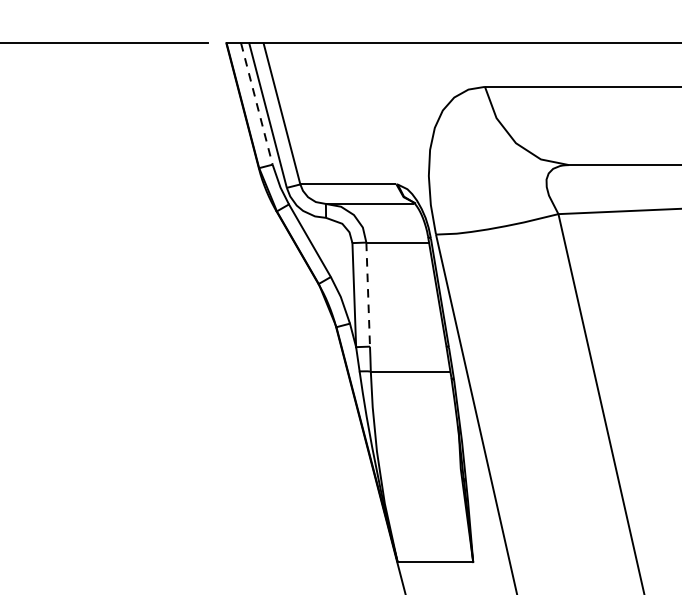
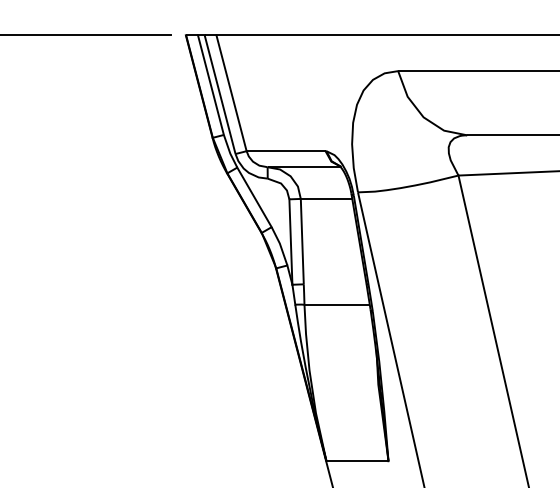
line: (256, 104) -> (210, 85), dashed -> solid
line: (368, 295) -> (302, 242), dashed -> solid

